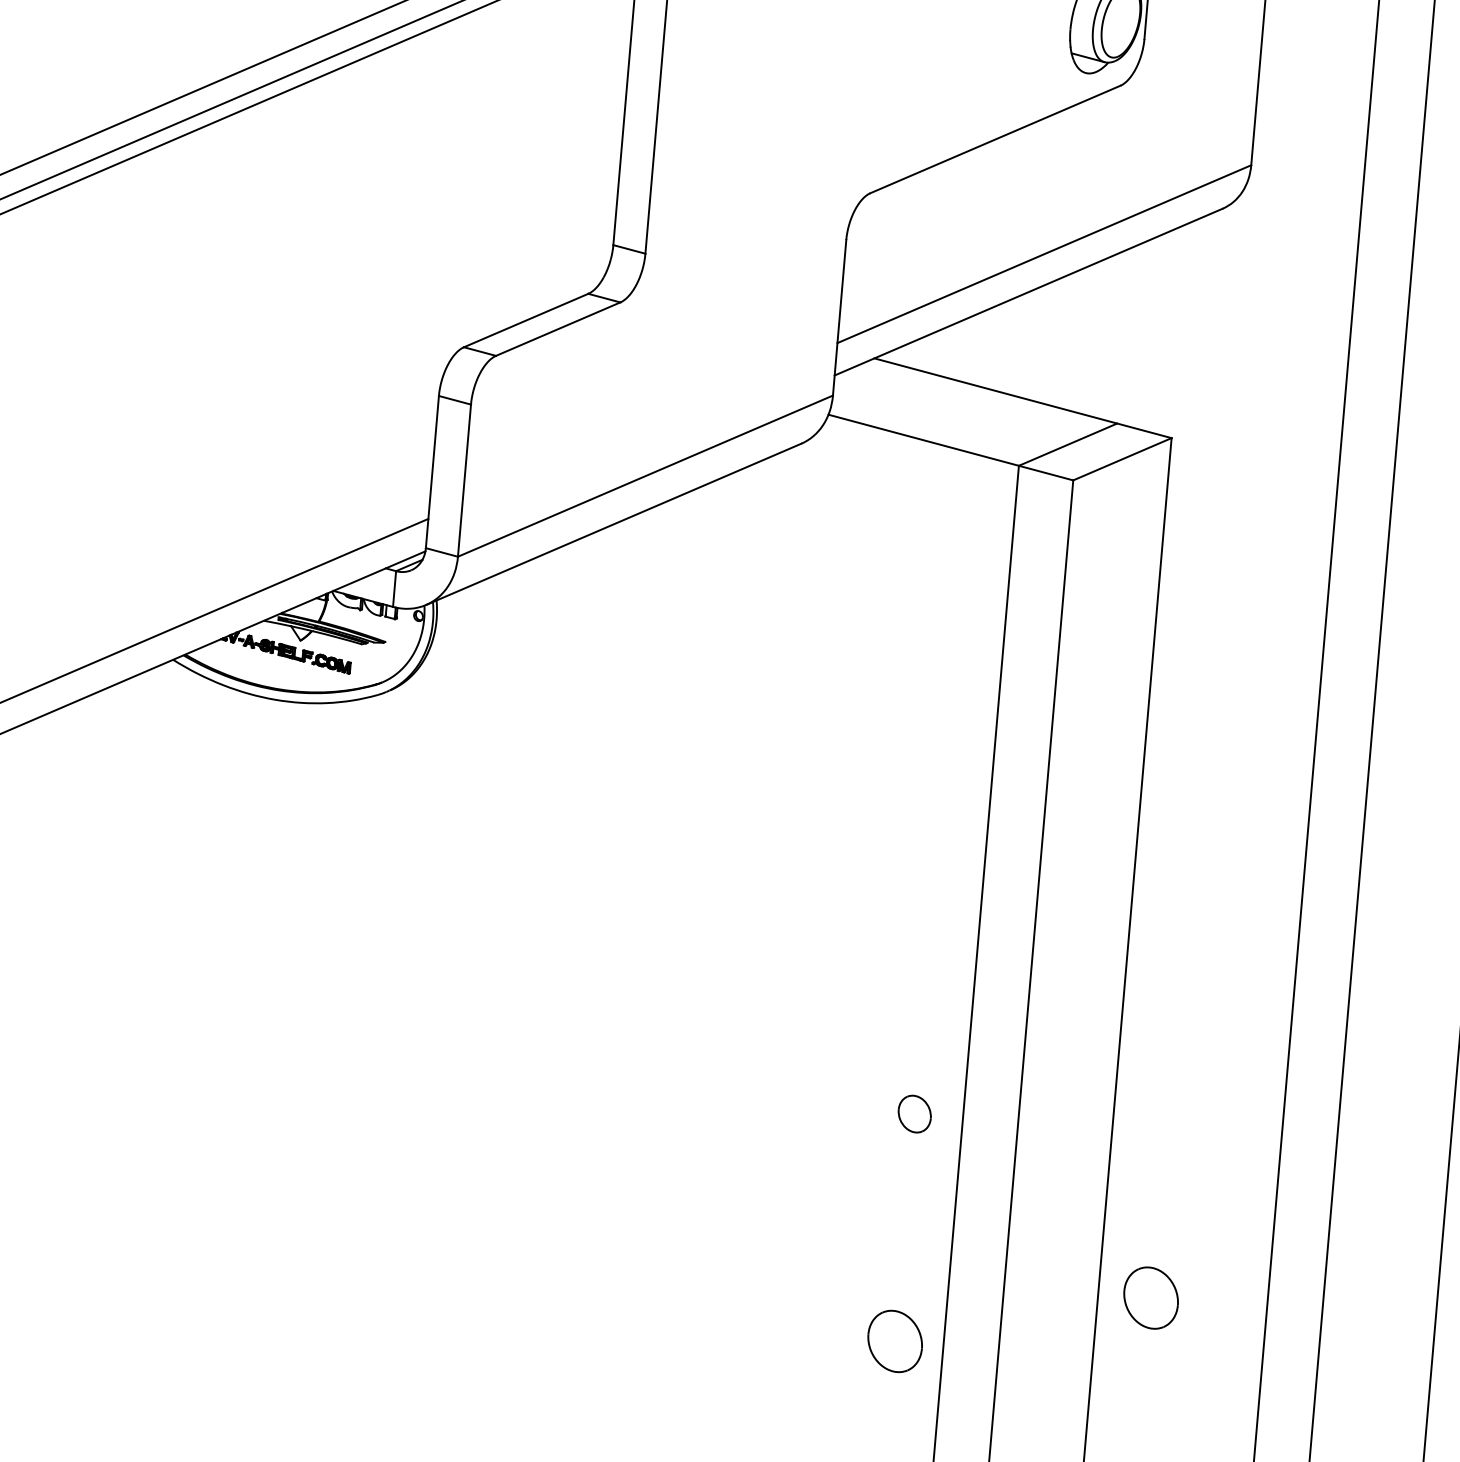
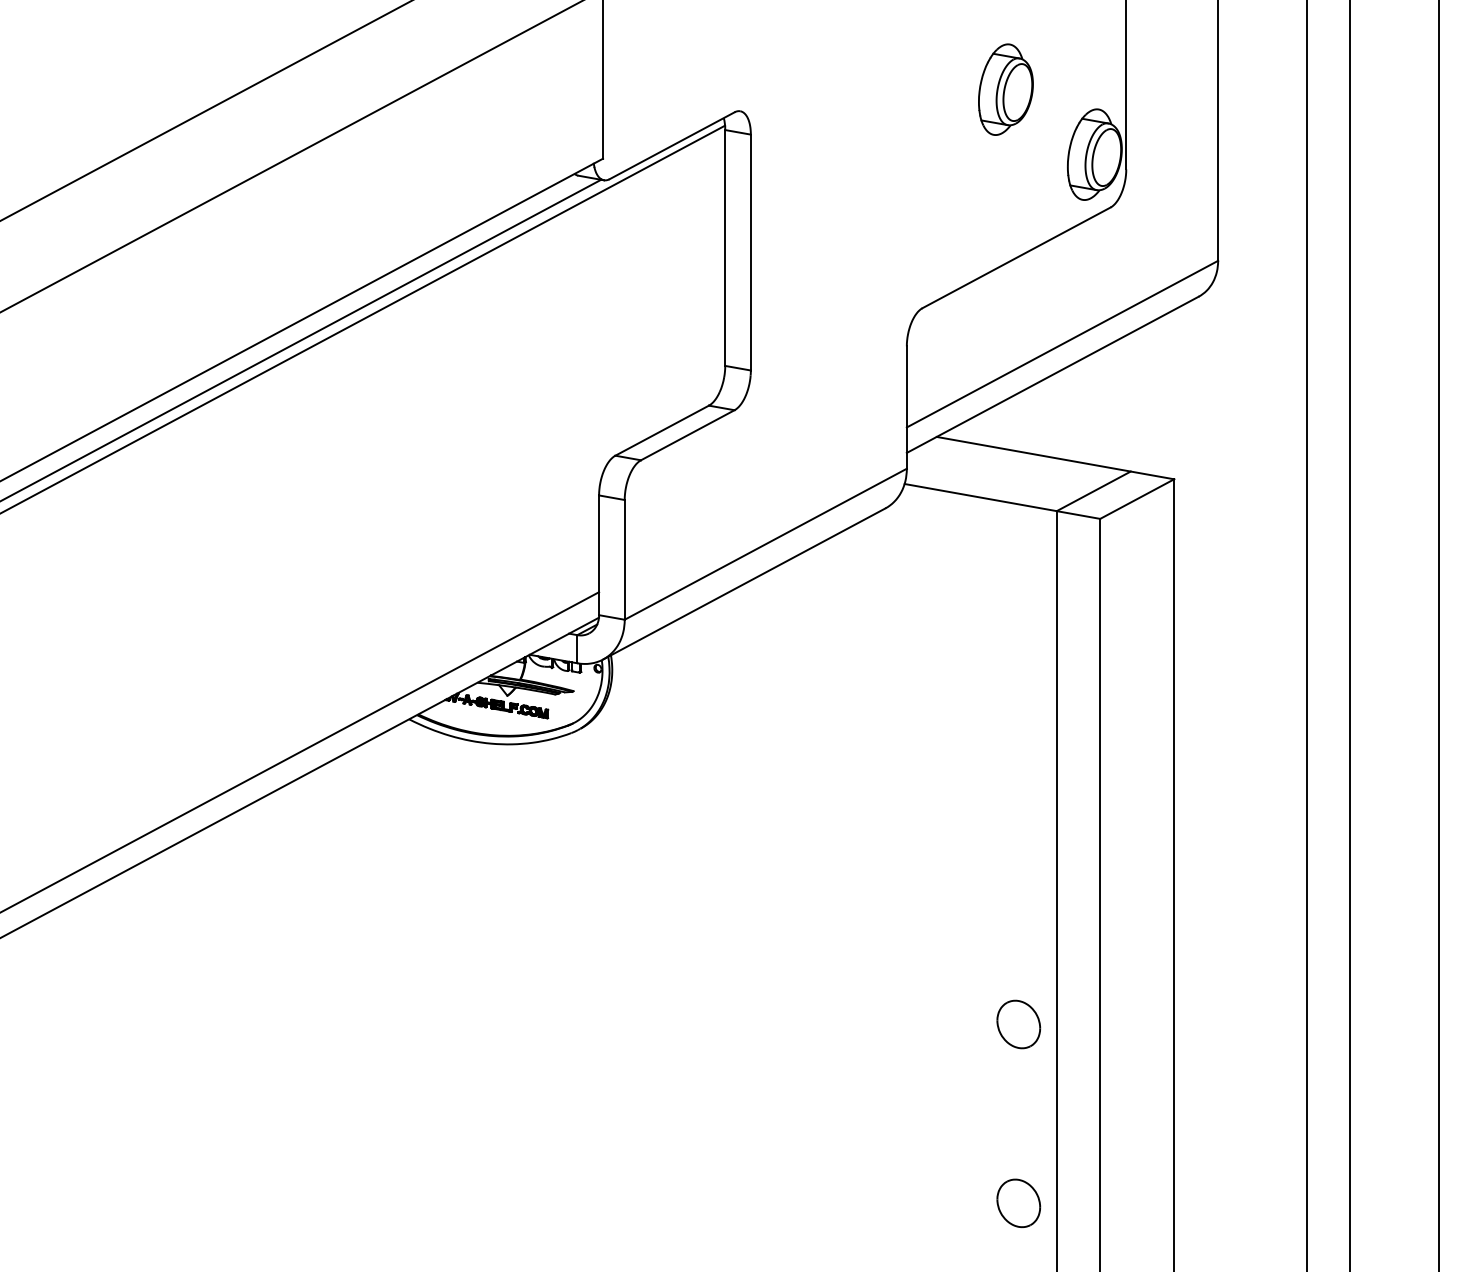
part: (914, 1114) -> (1018, 1024), size x1.67
part: (1150, 1298) -> (1215, 1152), removed

